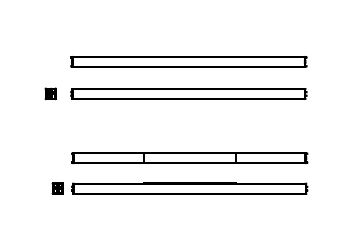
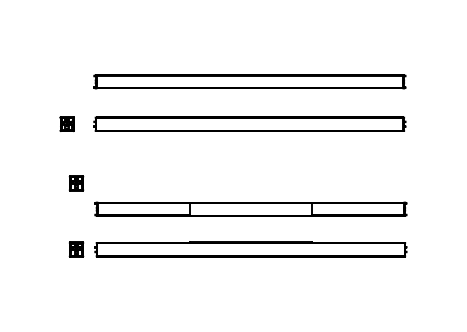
part: (57, 138) -> (76, 183), added

